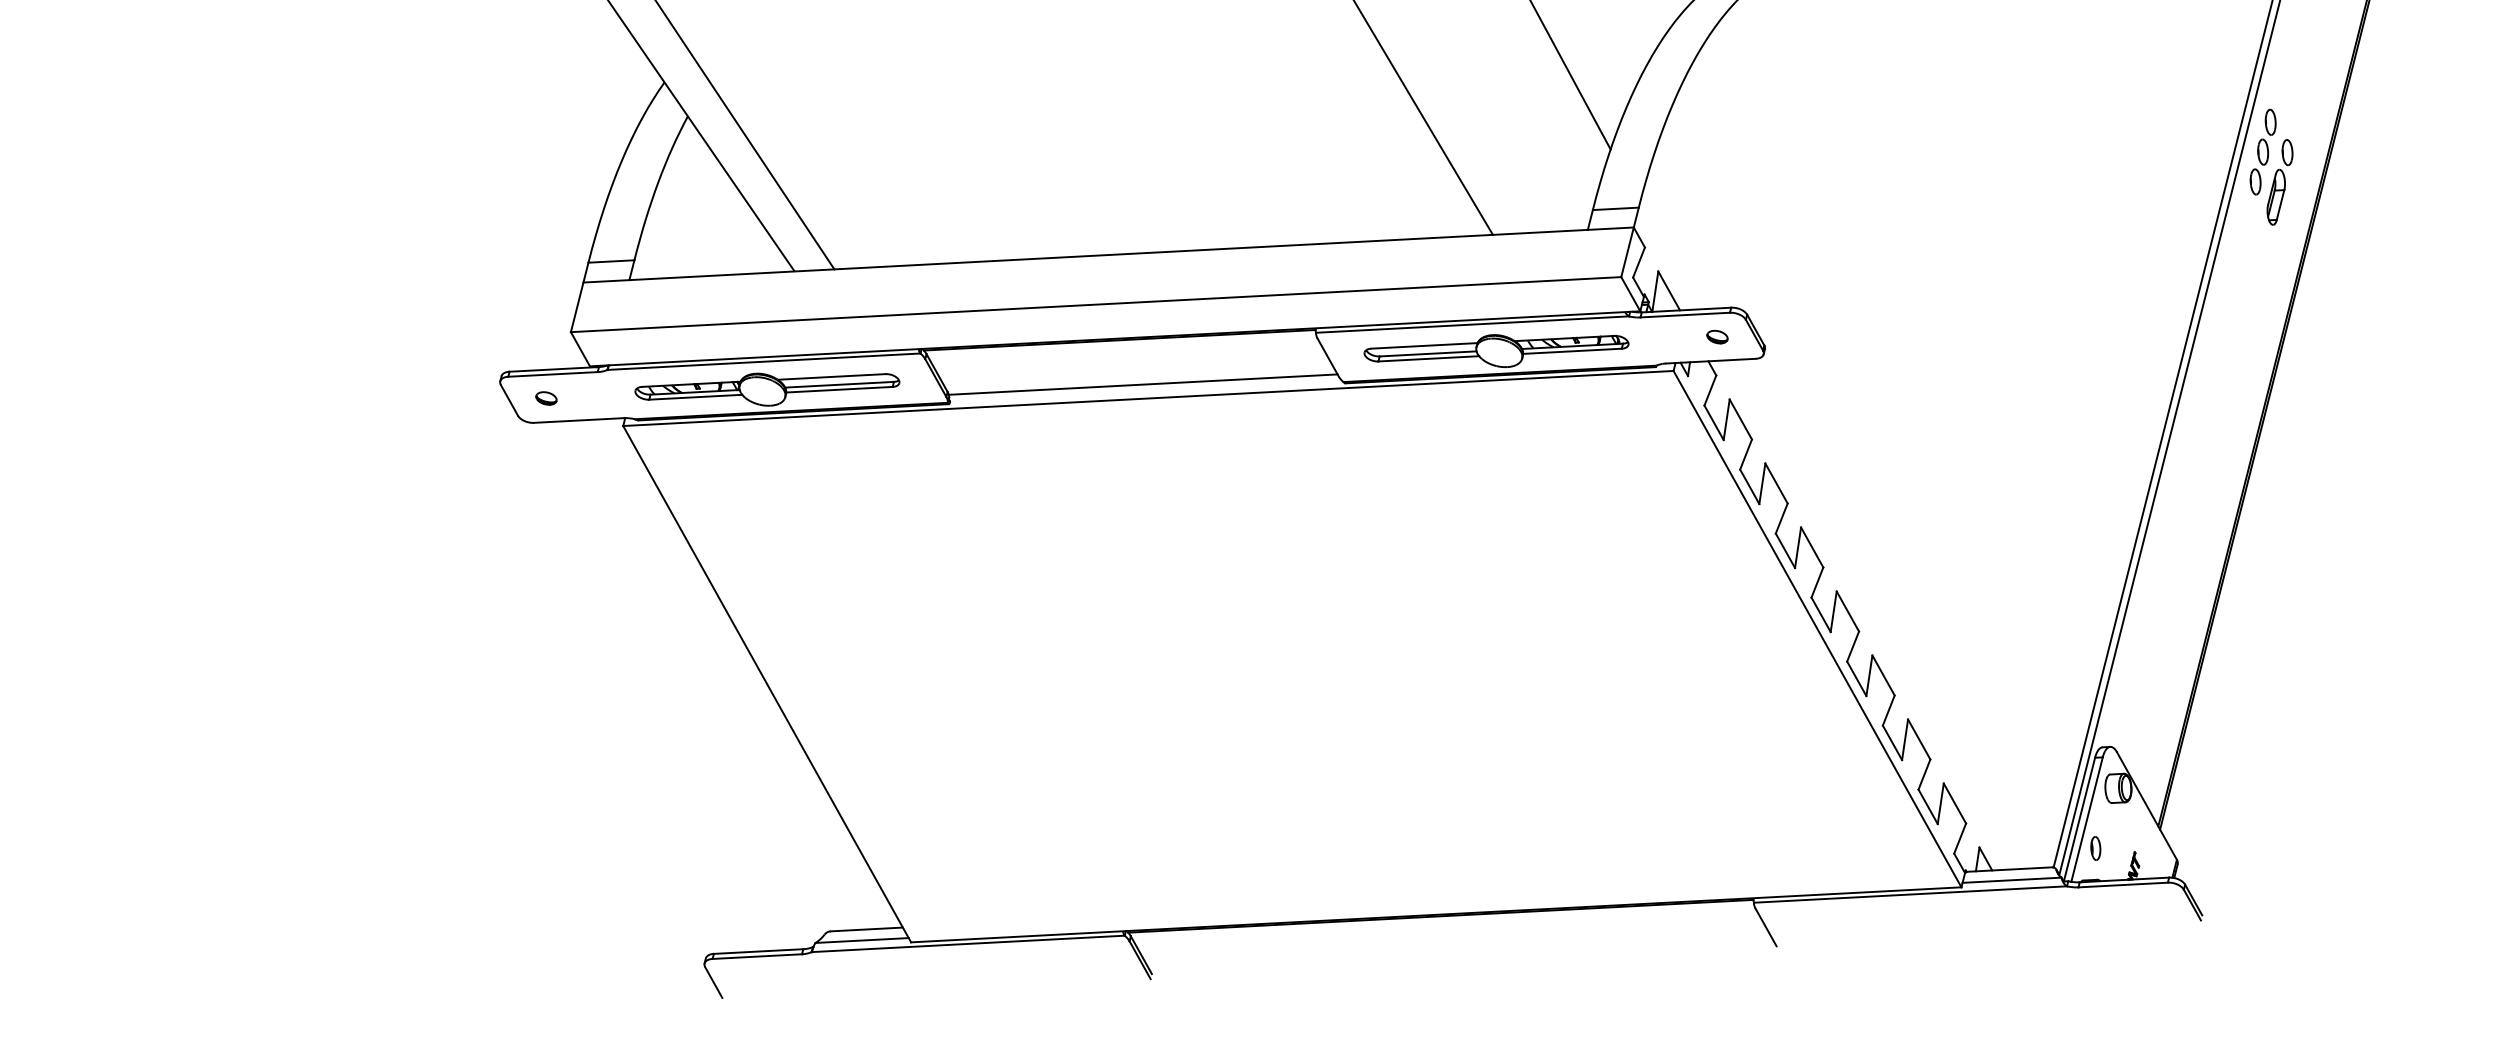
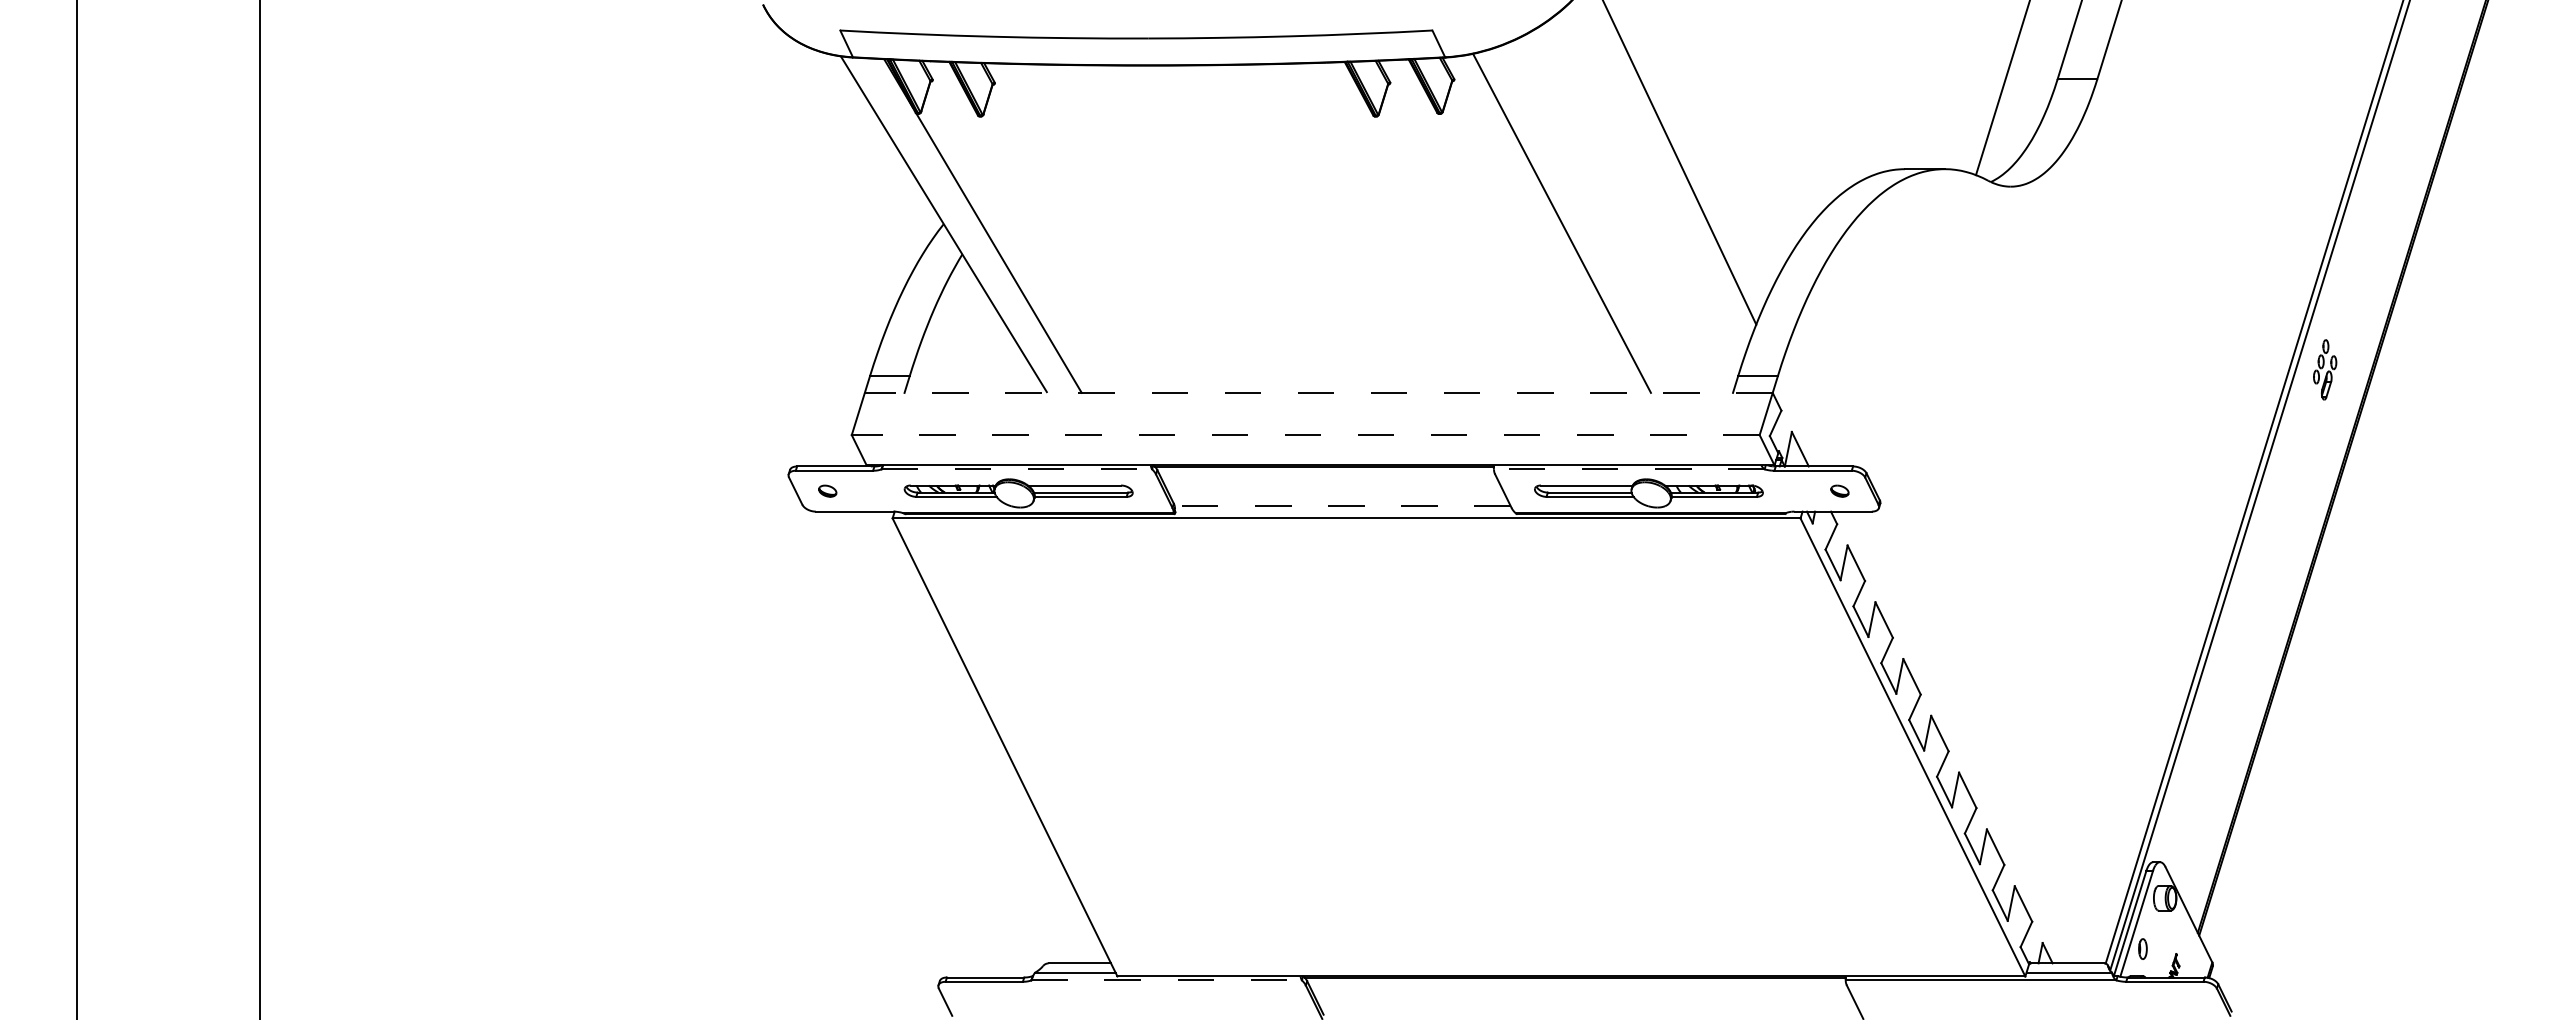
part: (2270, 166) -> (2324, 369), size x0.6
line: (1108, 254) -> (1318, 392), solid -> dashed
line: (1095, 305) -> (1305, 435), solid -> dashed
line: (1471, 324) -> (1628, 469), solid -> dashed
line: (764, 361) -> (1017, 469), solid -> dashed
line: (1142, 384) -> (1342, 506), solid -> dashed
line: (969, 943) -> (1167, 980), solid -> dashed

